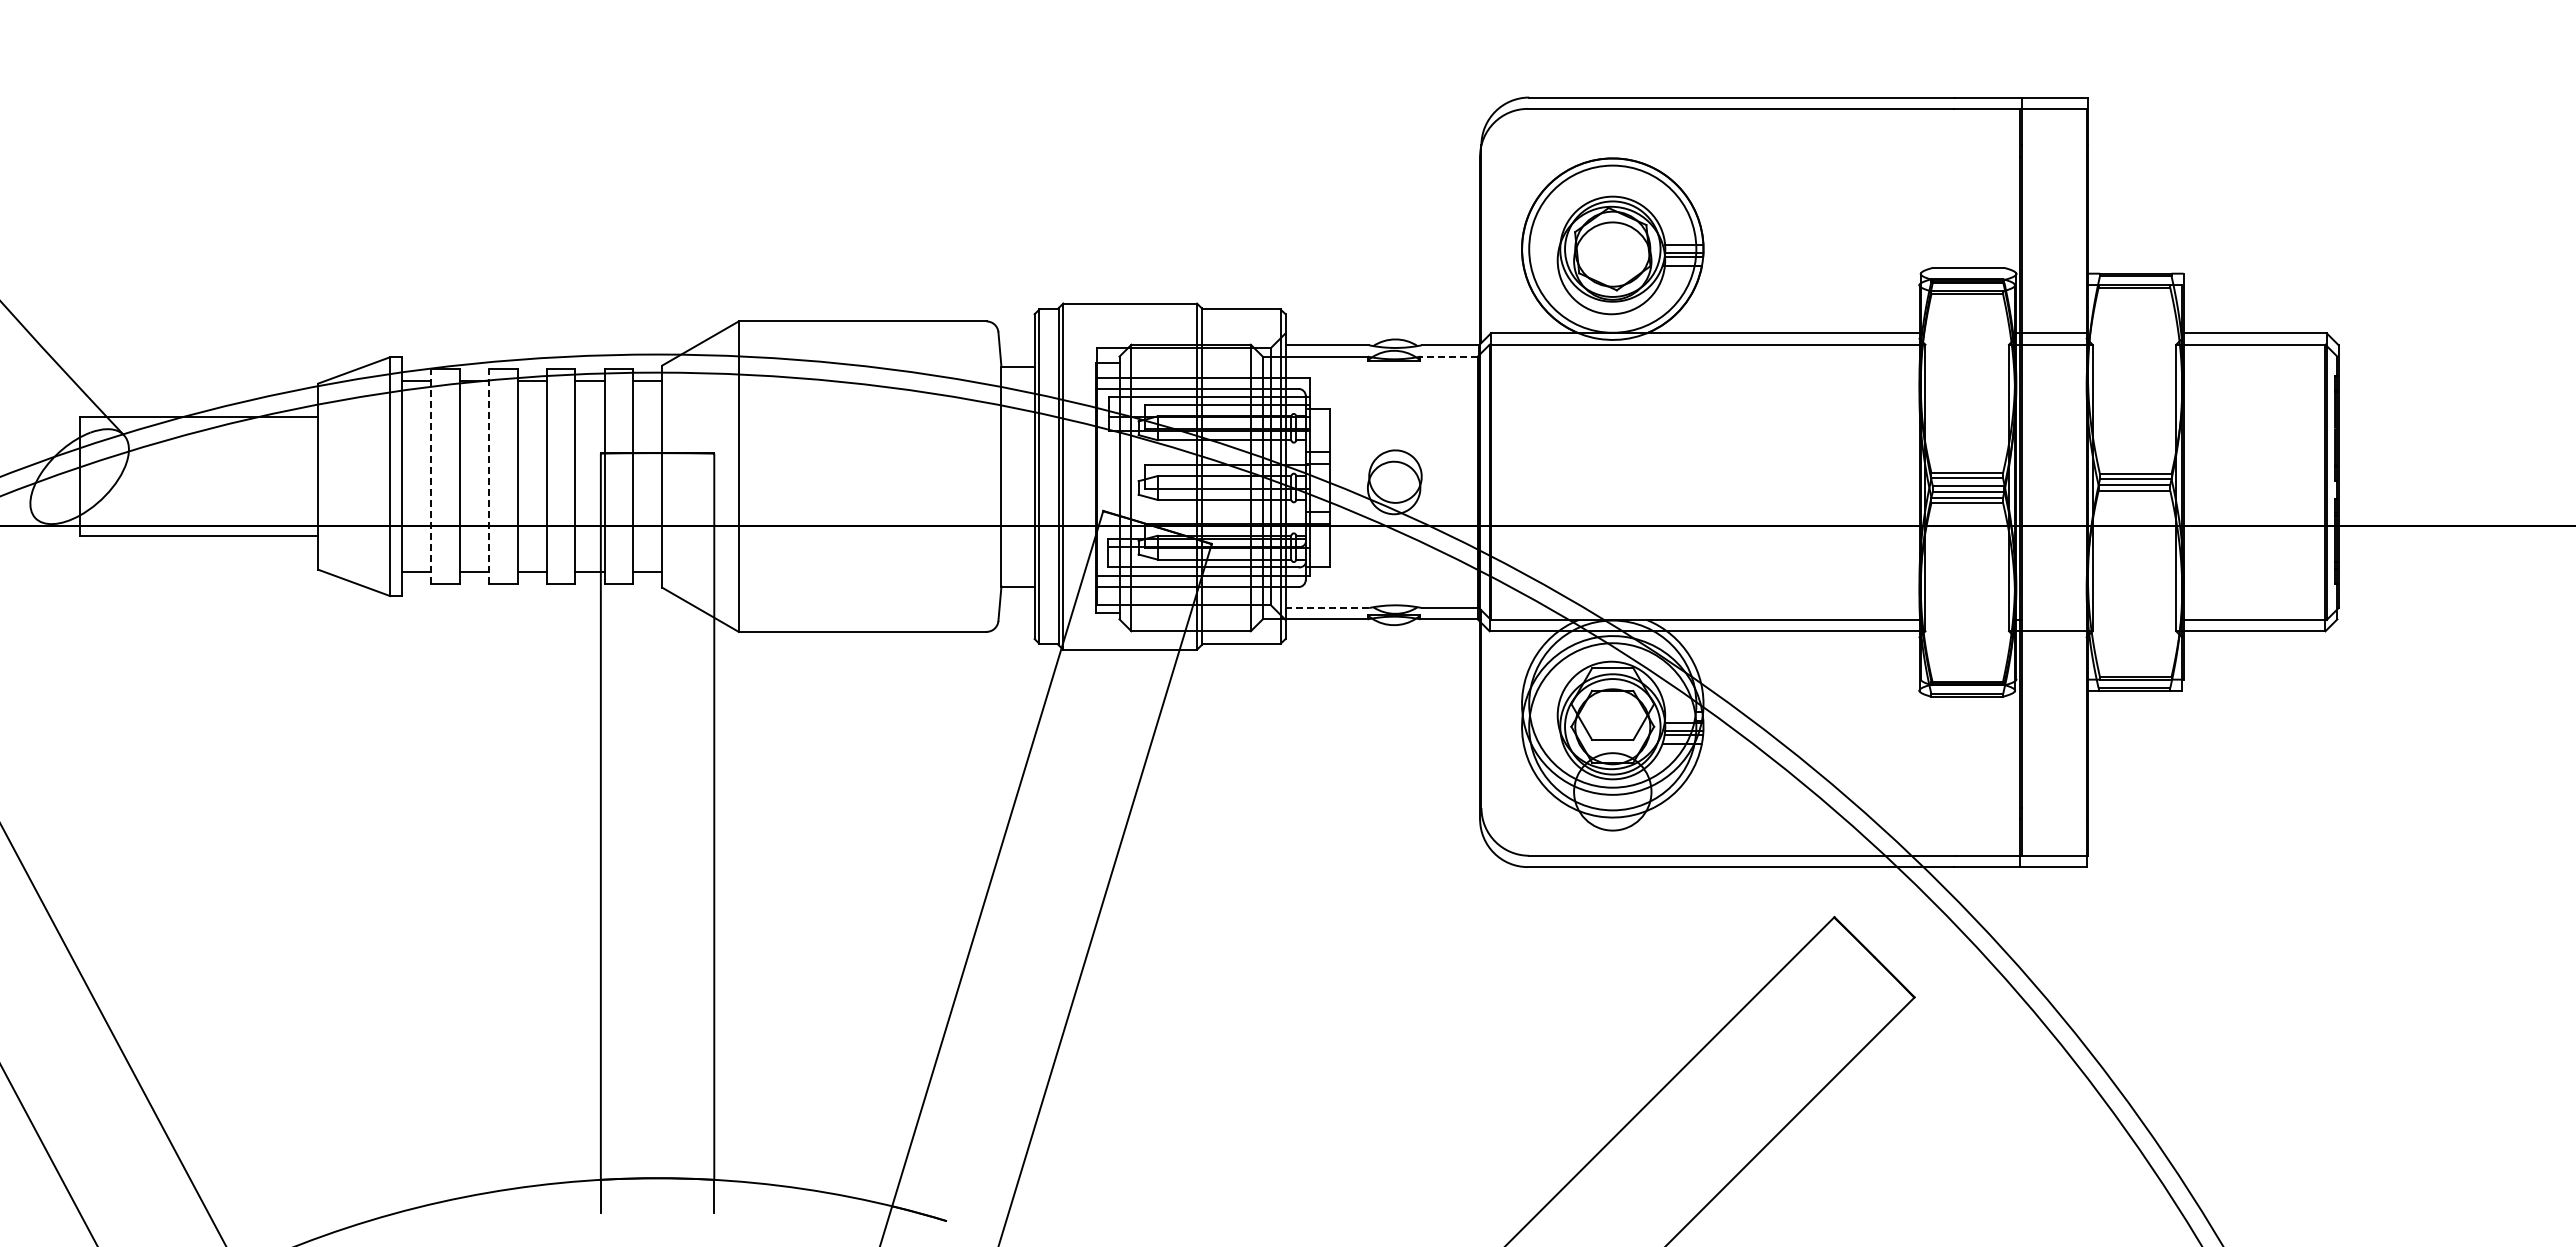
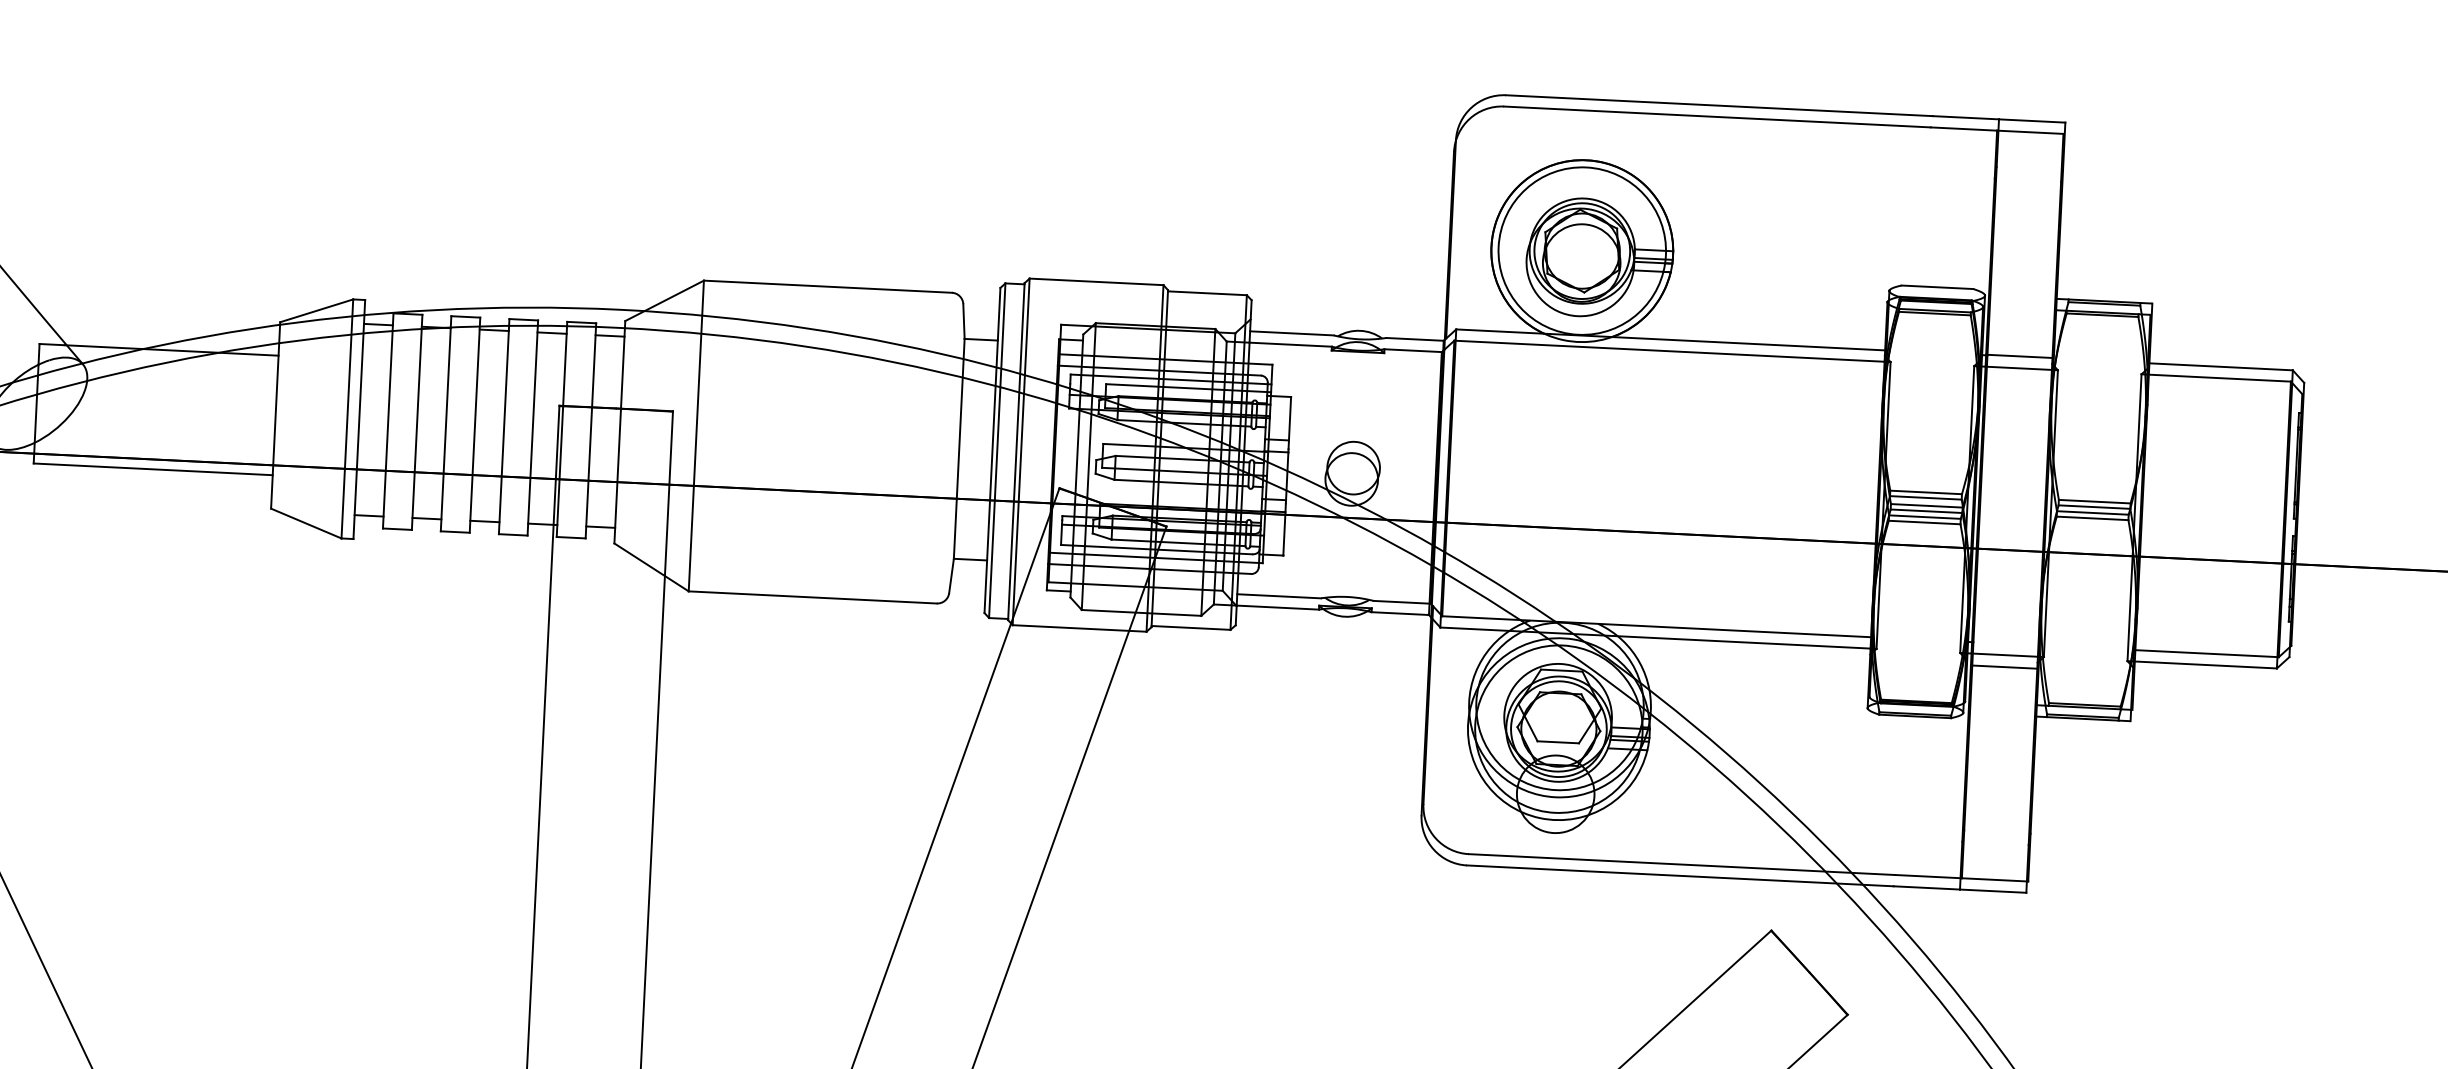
line: (1449, 356) -> (1413, 350), dashed -> solid
line: (430, 476) -> (387, 420), dashed -> solid
line: (488, 476) -> (445, 423), dashed -> solid
line: (1327, 608) -> (1279, 596), dashed -> solid
line: (2053, 643) -> (2004, 667), added

